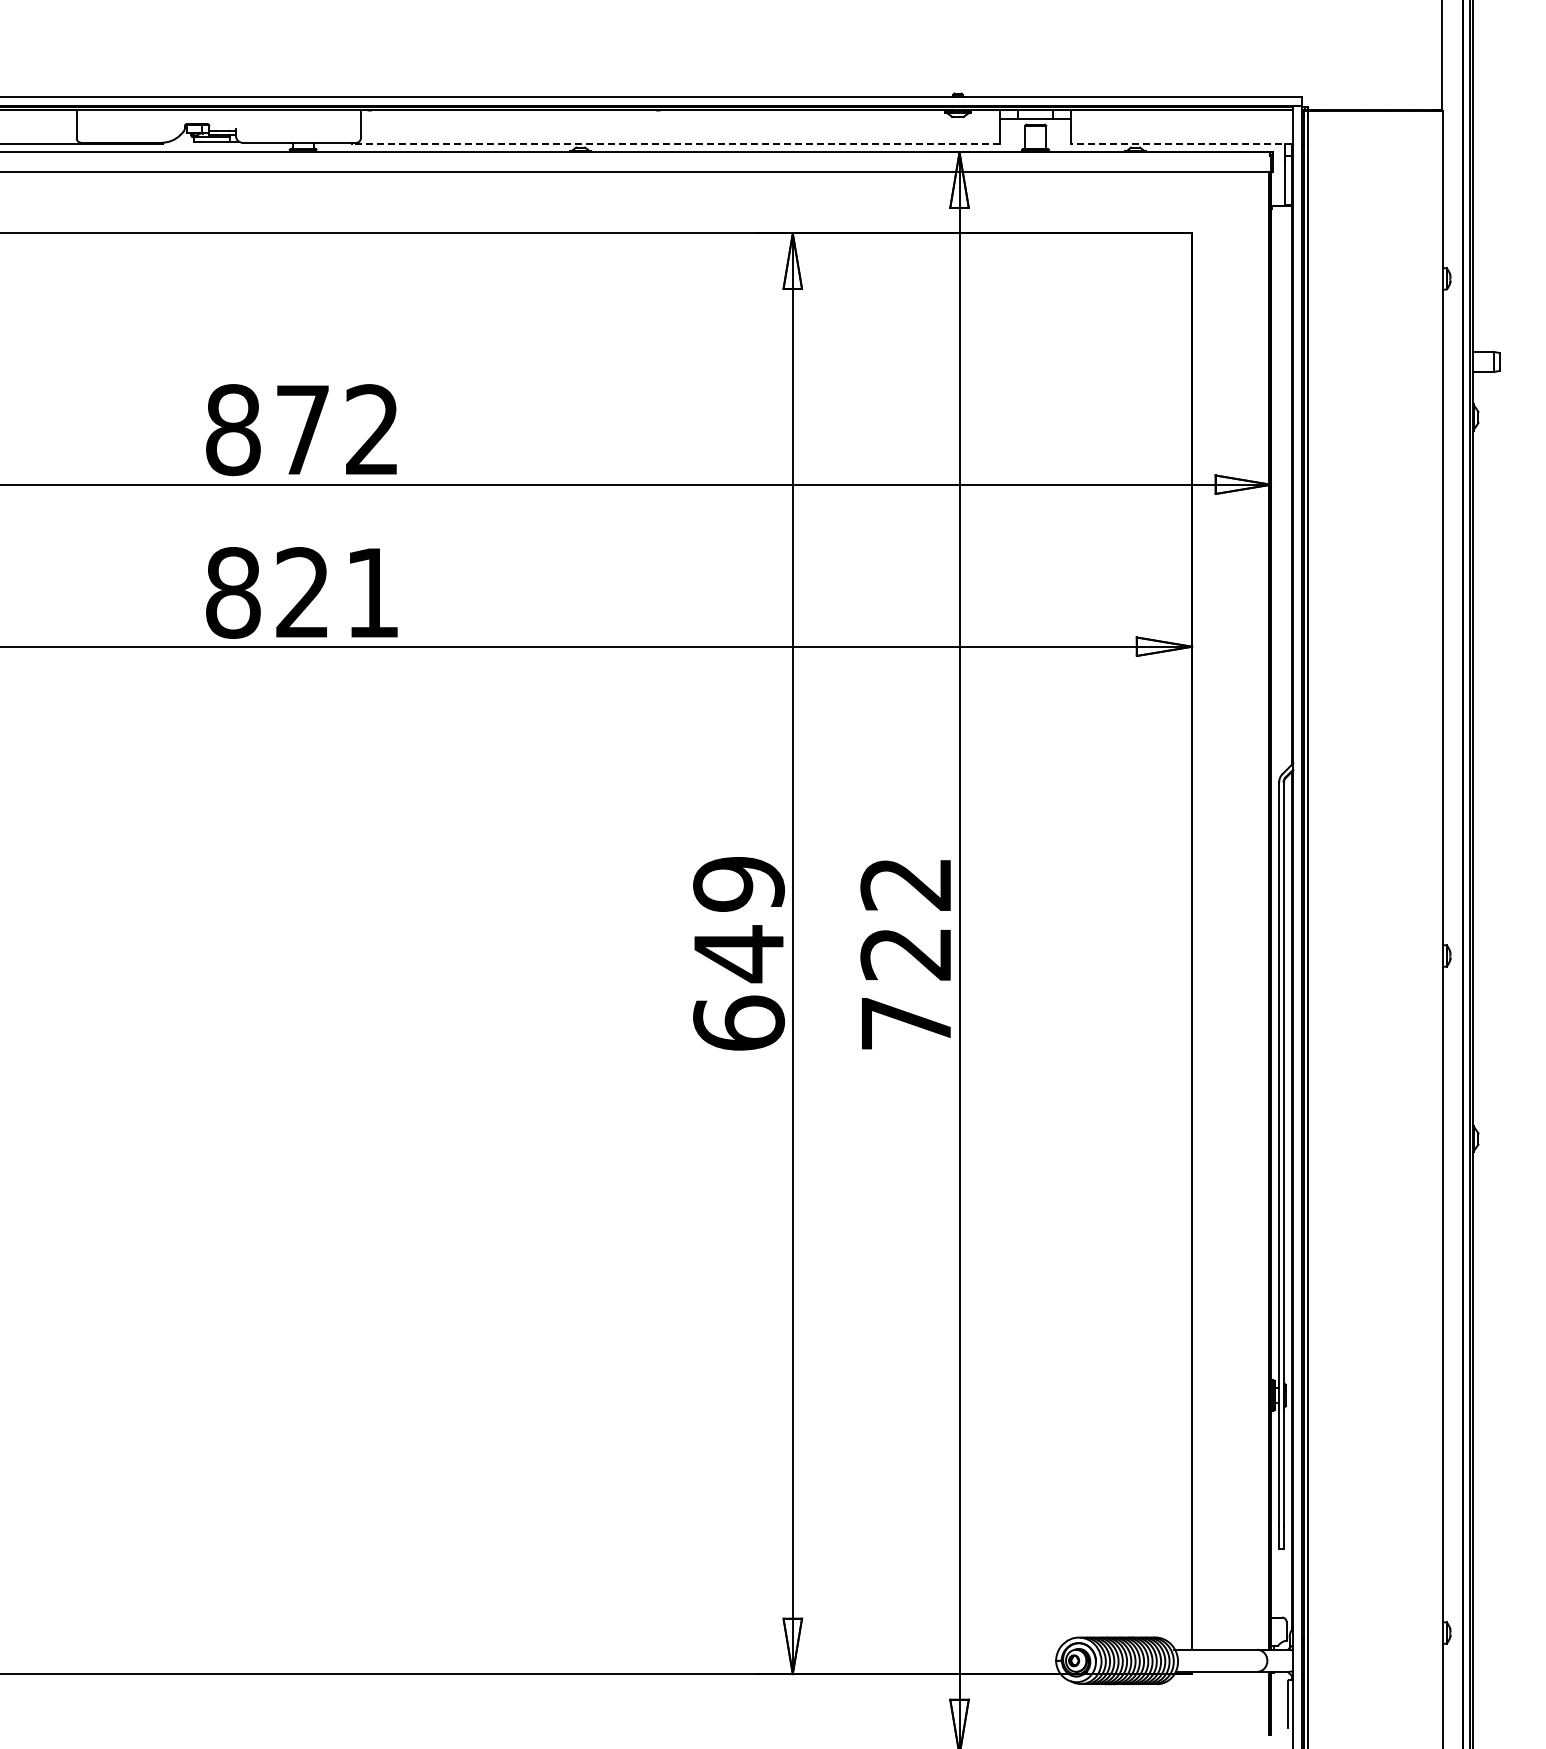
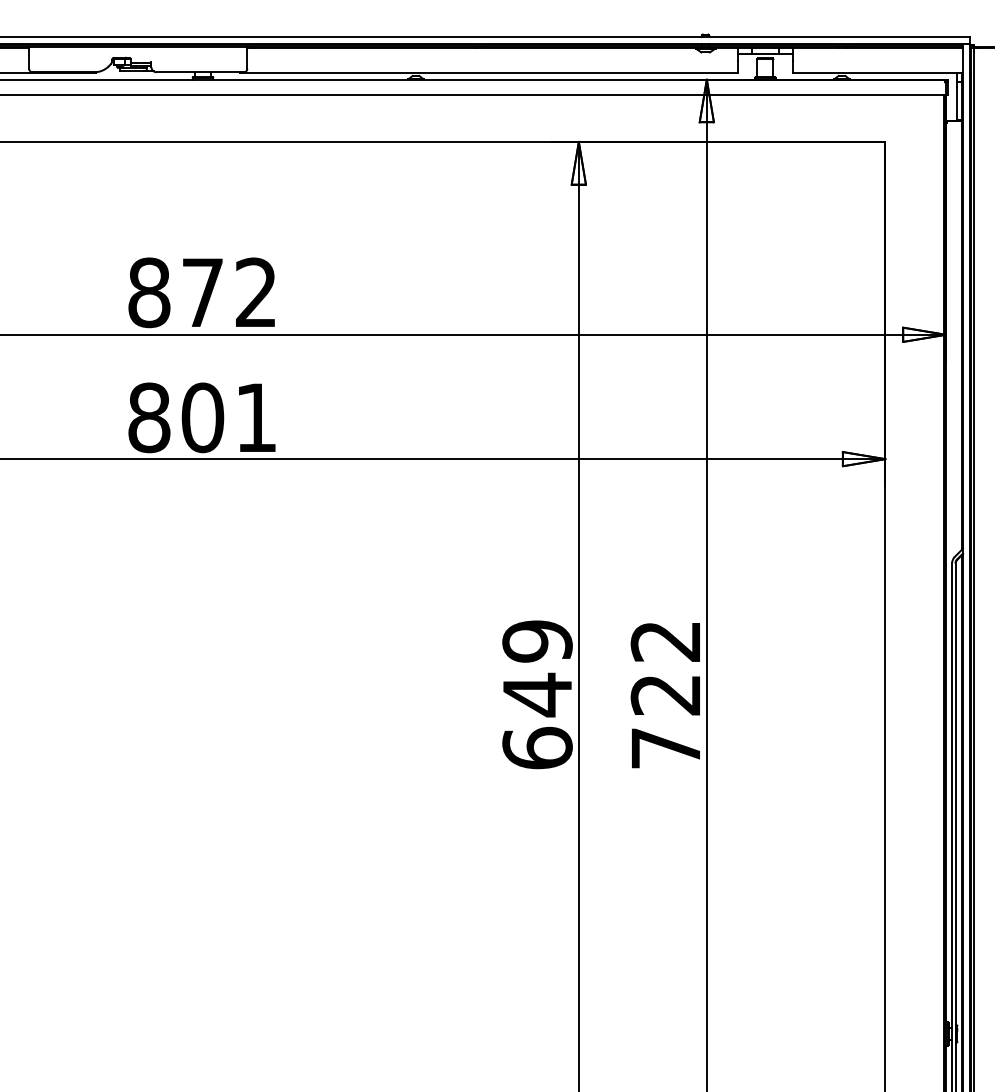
line: (675, 143) -> (488, 72), dashed -> solid
line: (1182, 143) -> (877, 72), dashed -> solid
text: (302, 592) -> (202, 417), 821 -> 801

